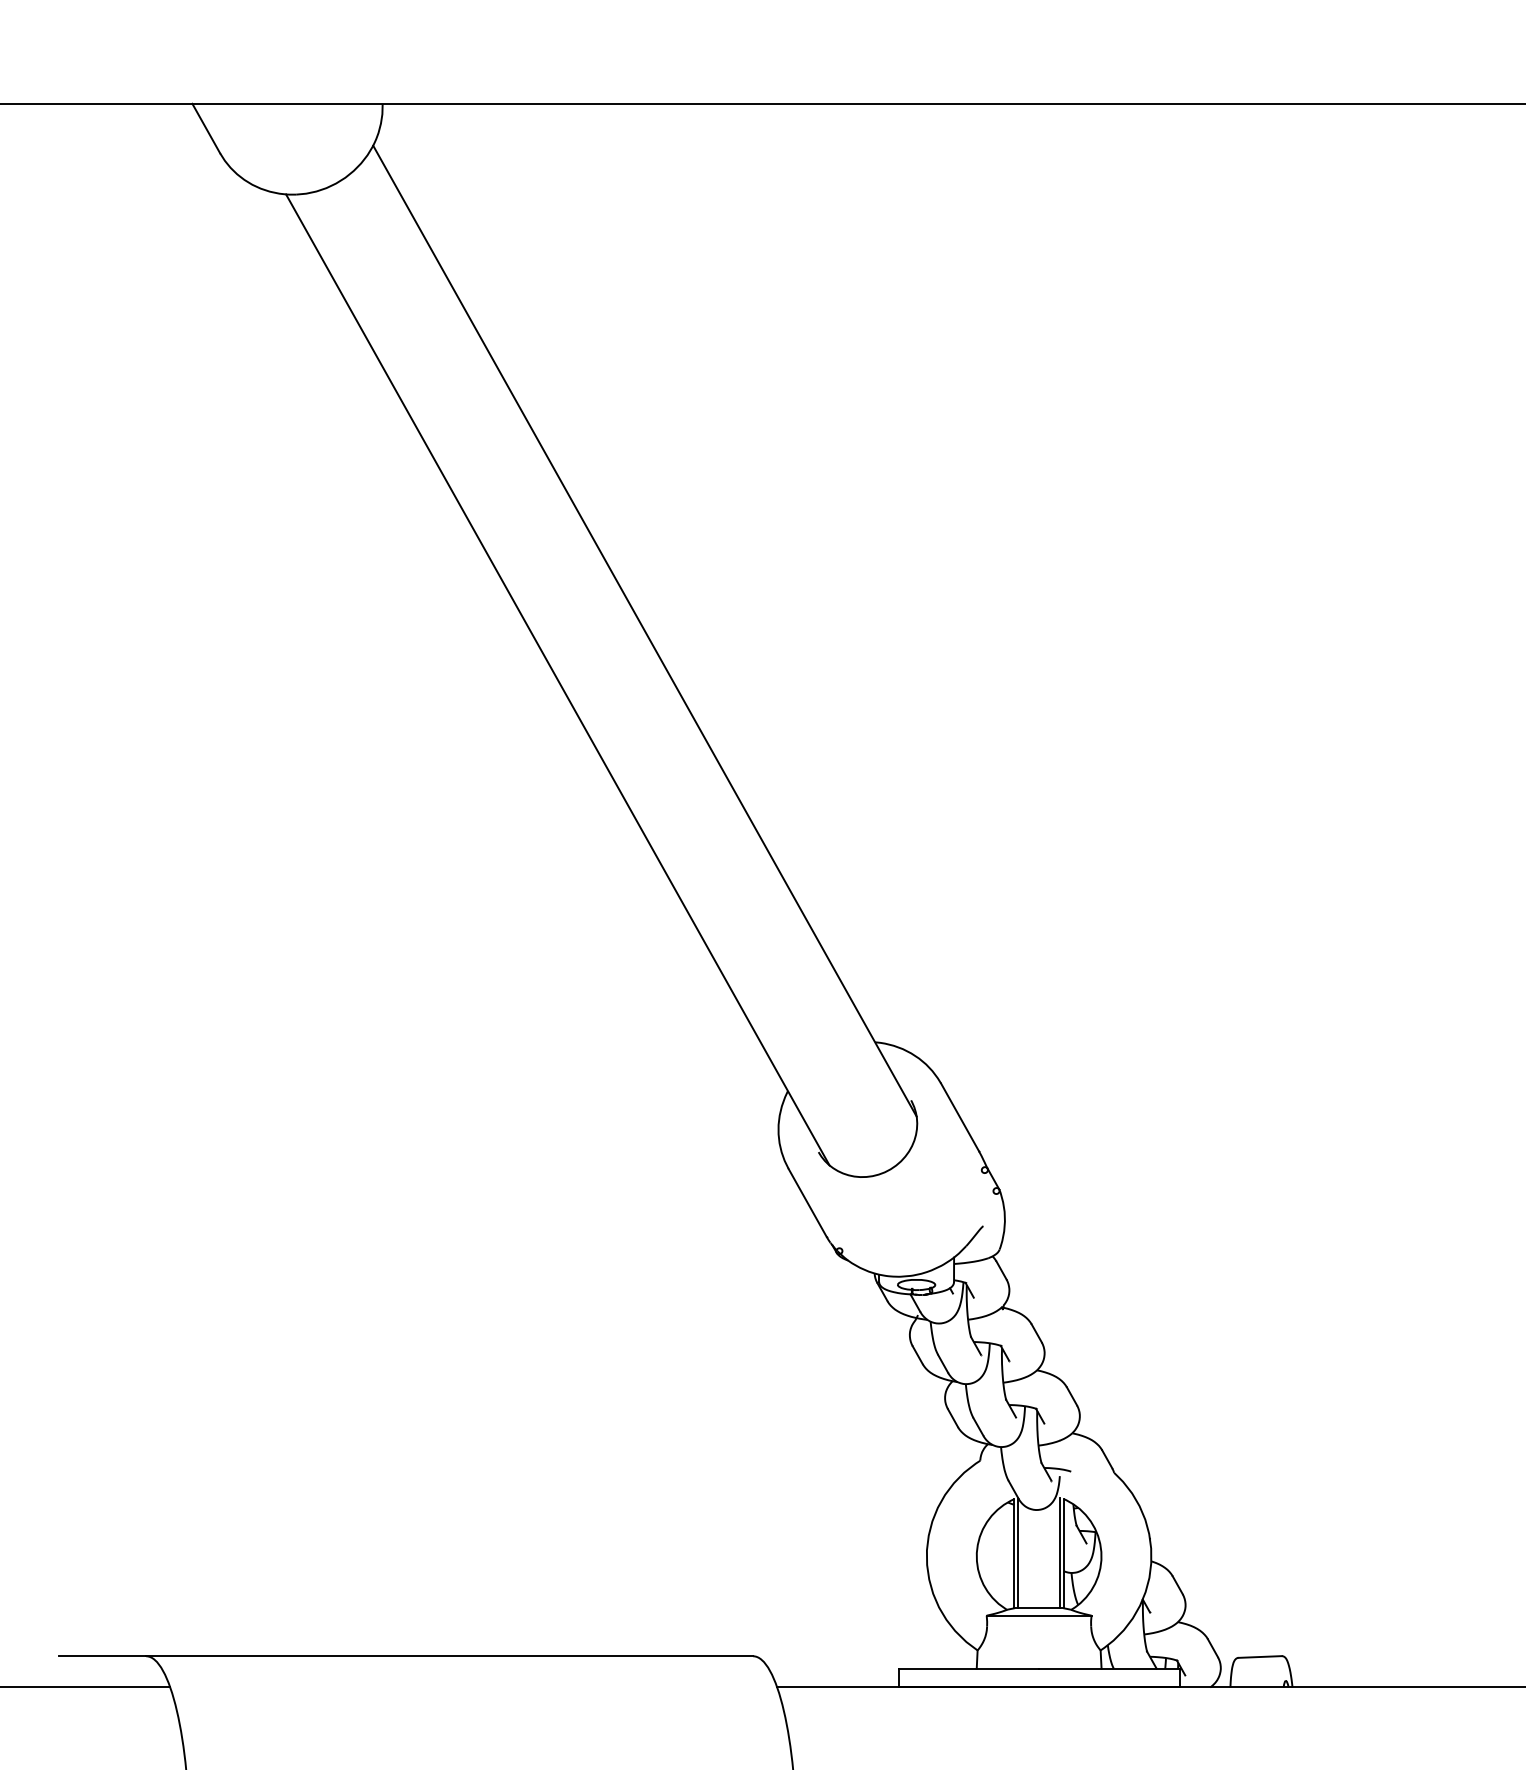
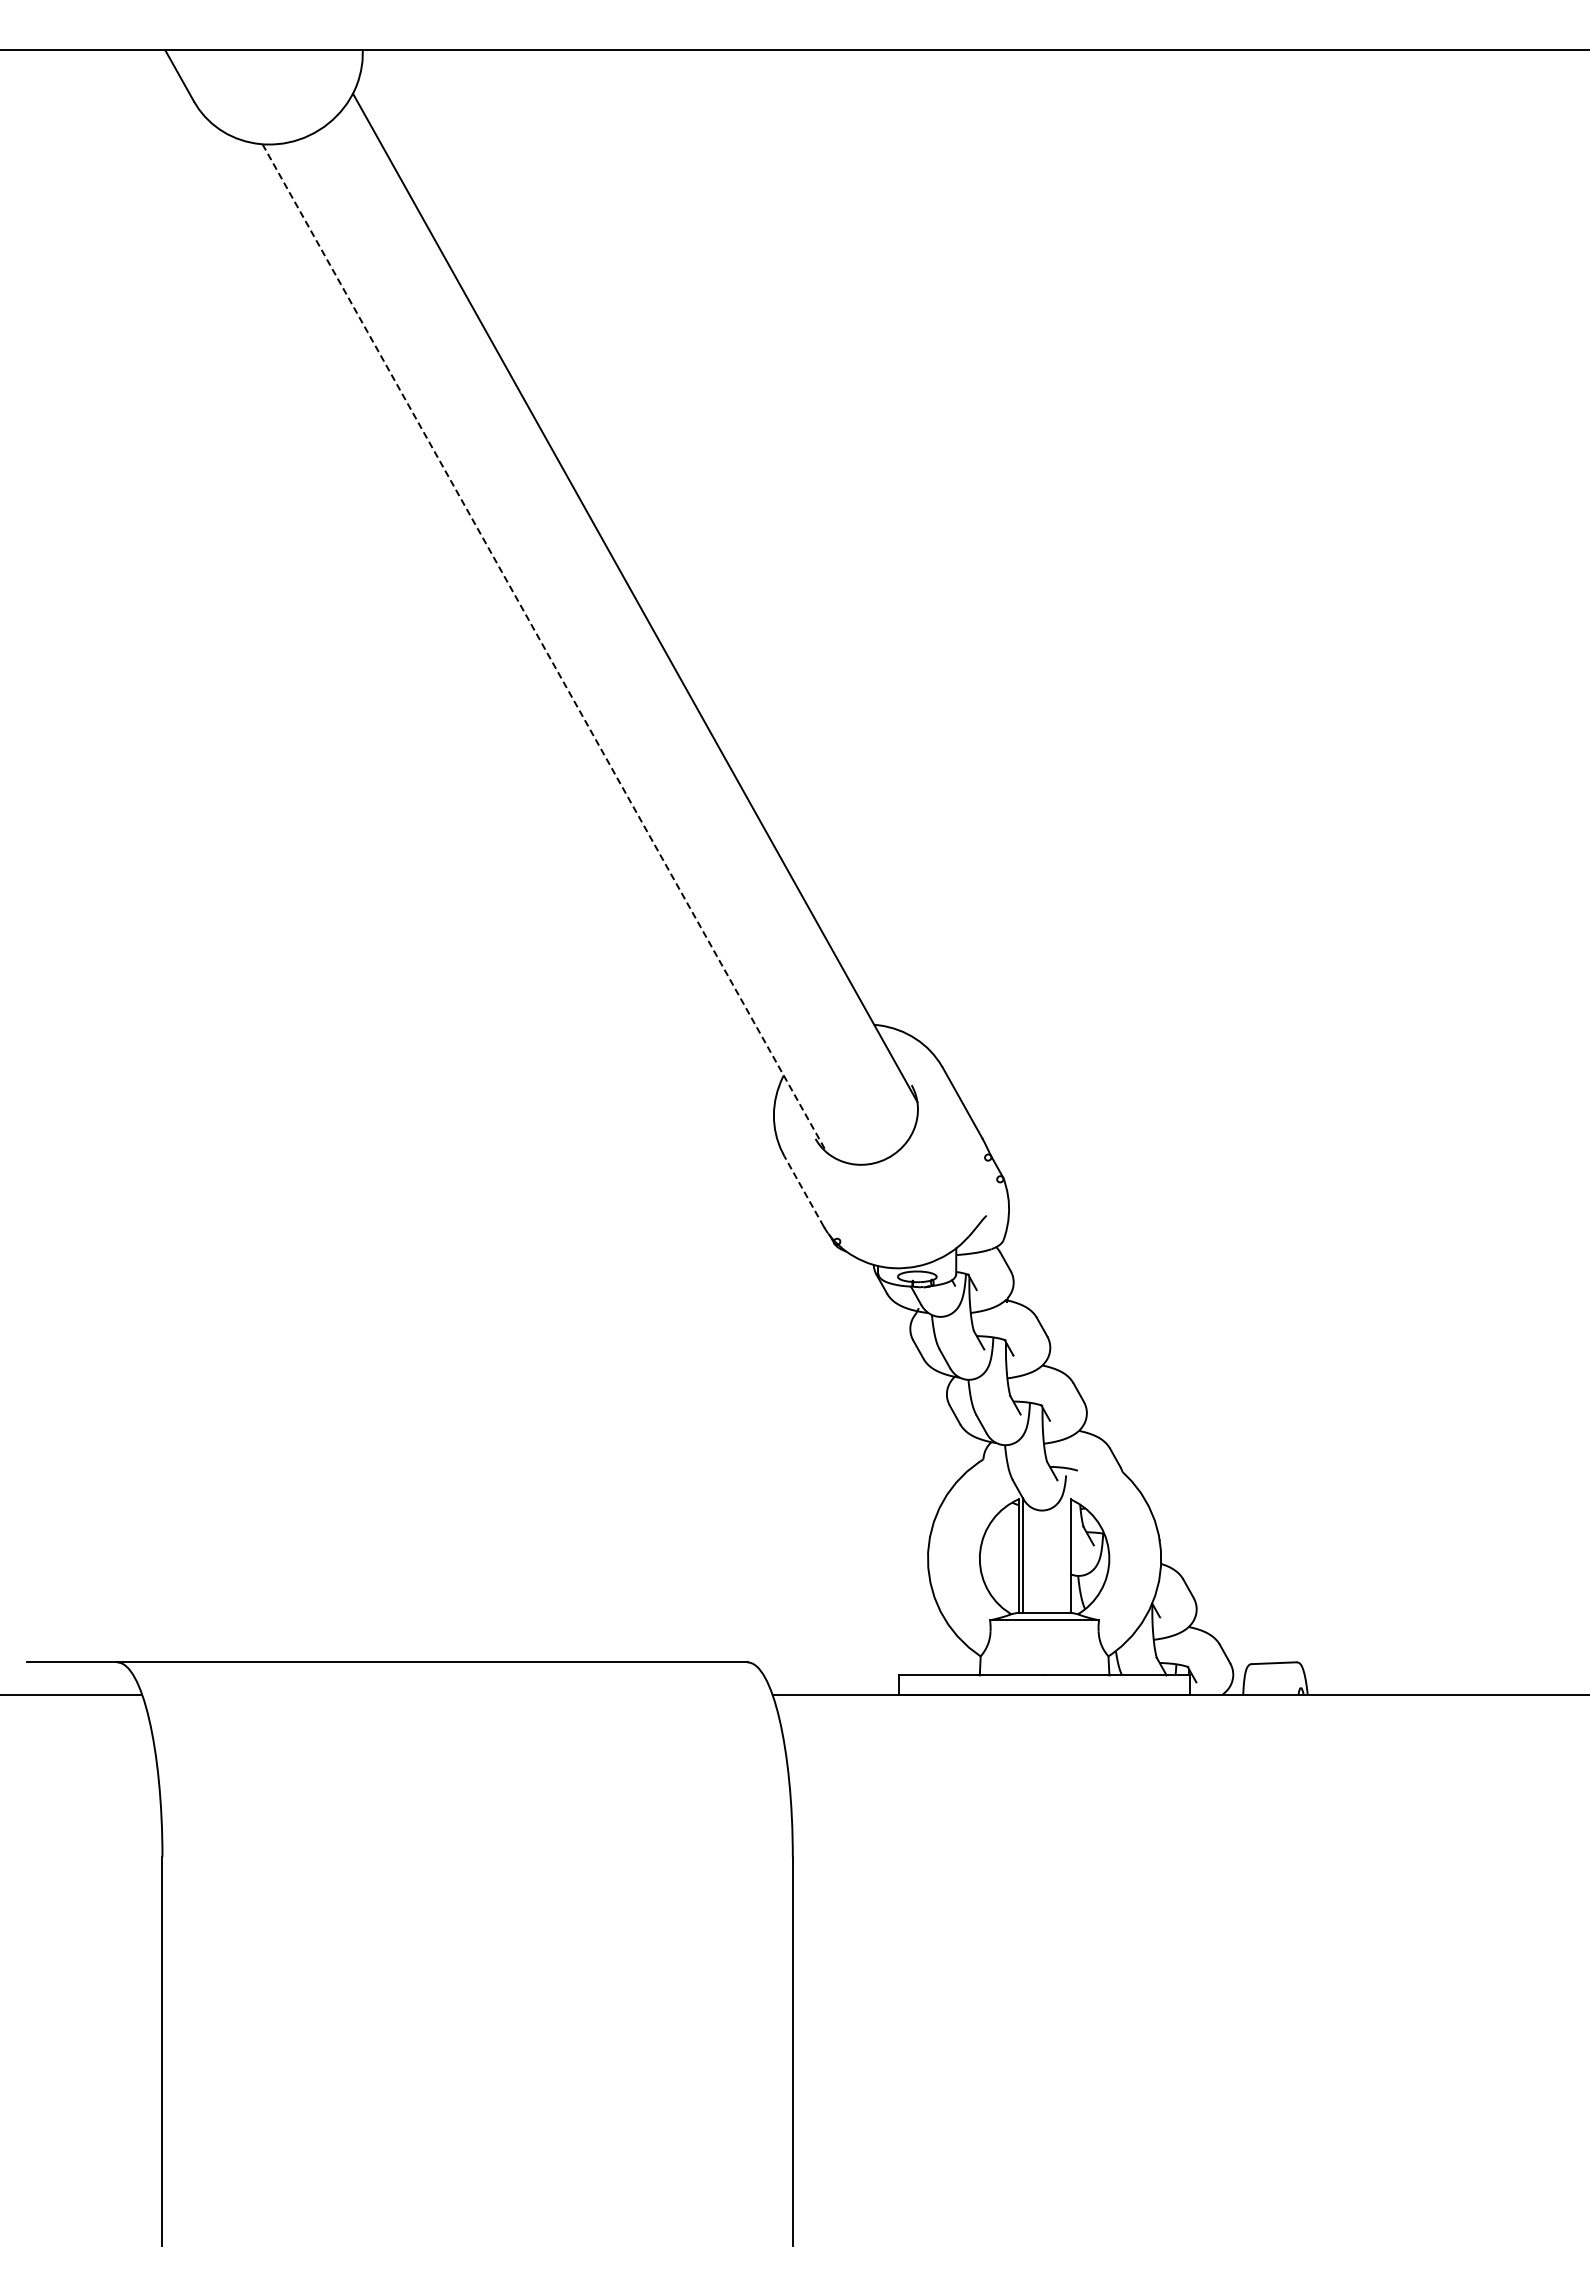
line: (557, 679) -> (544, 648), solid -> dashed
line: (806, 1202) -> (803, 1191), solid -> dashed
line: (1060, 1552) -> (1066, 1554), removed

